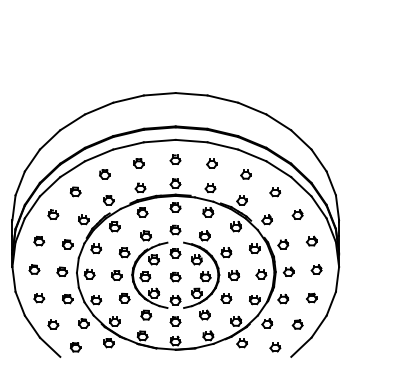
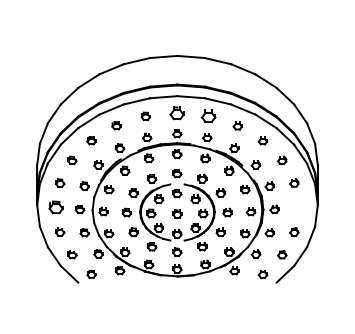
part: (175, 158) -> (177, 112), size x1.6
part: (211, 163) -> (208, 116), size x1.6
part: (33, 269) -> (55, 207), size x1.6
part: (316, 269) -> (298, 207), removed

